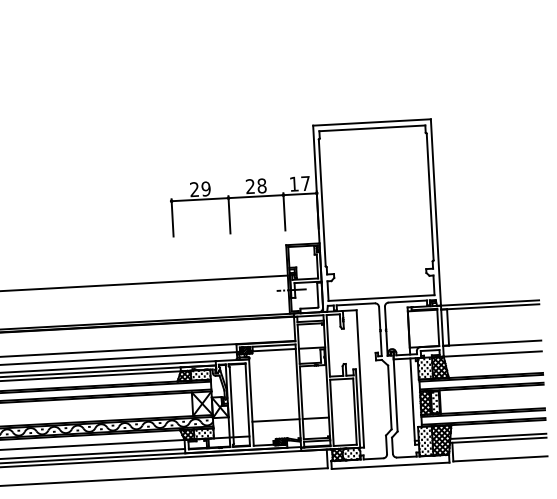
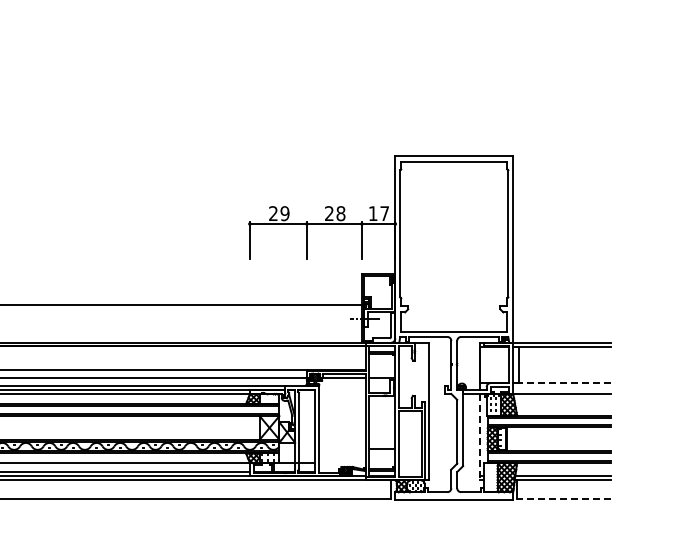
line: (491, 343) -> (561, 383), solid -> dashed
line: (412, 401) -> (479, 437), solid -> dashed
line: (275, 420) -> (341, 448), removed
line: (499, 459) -> (563, 499), solid -> dashed

